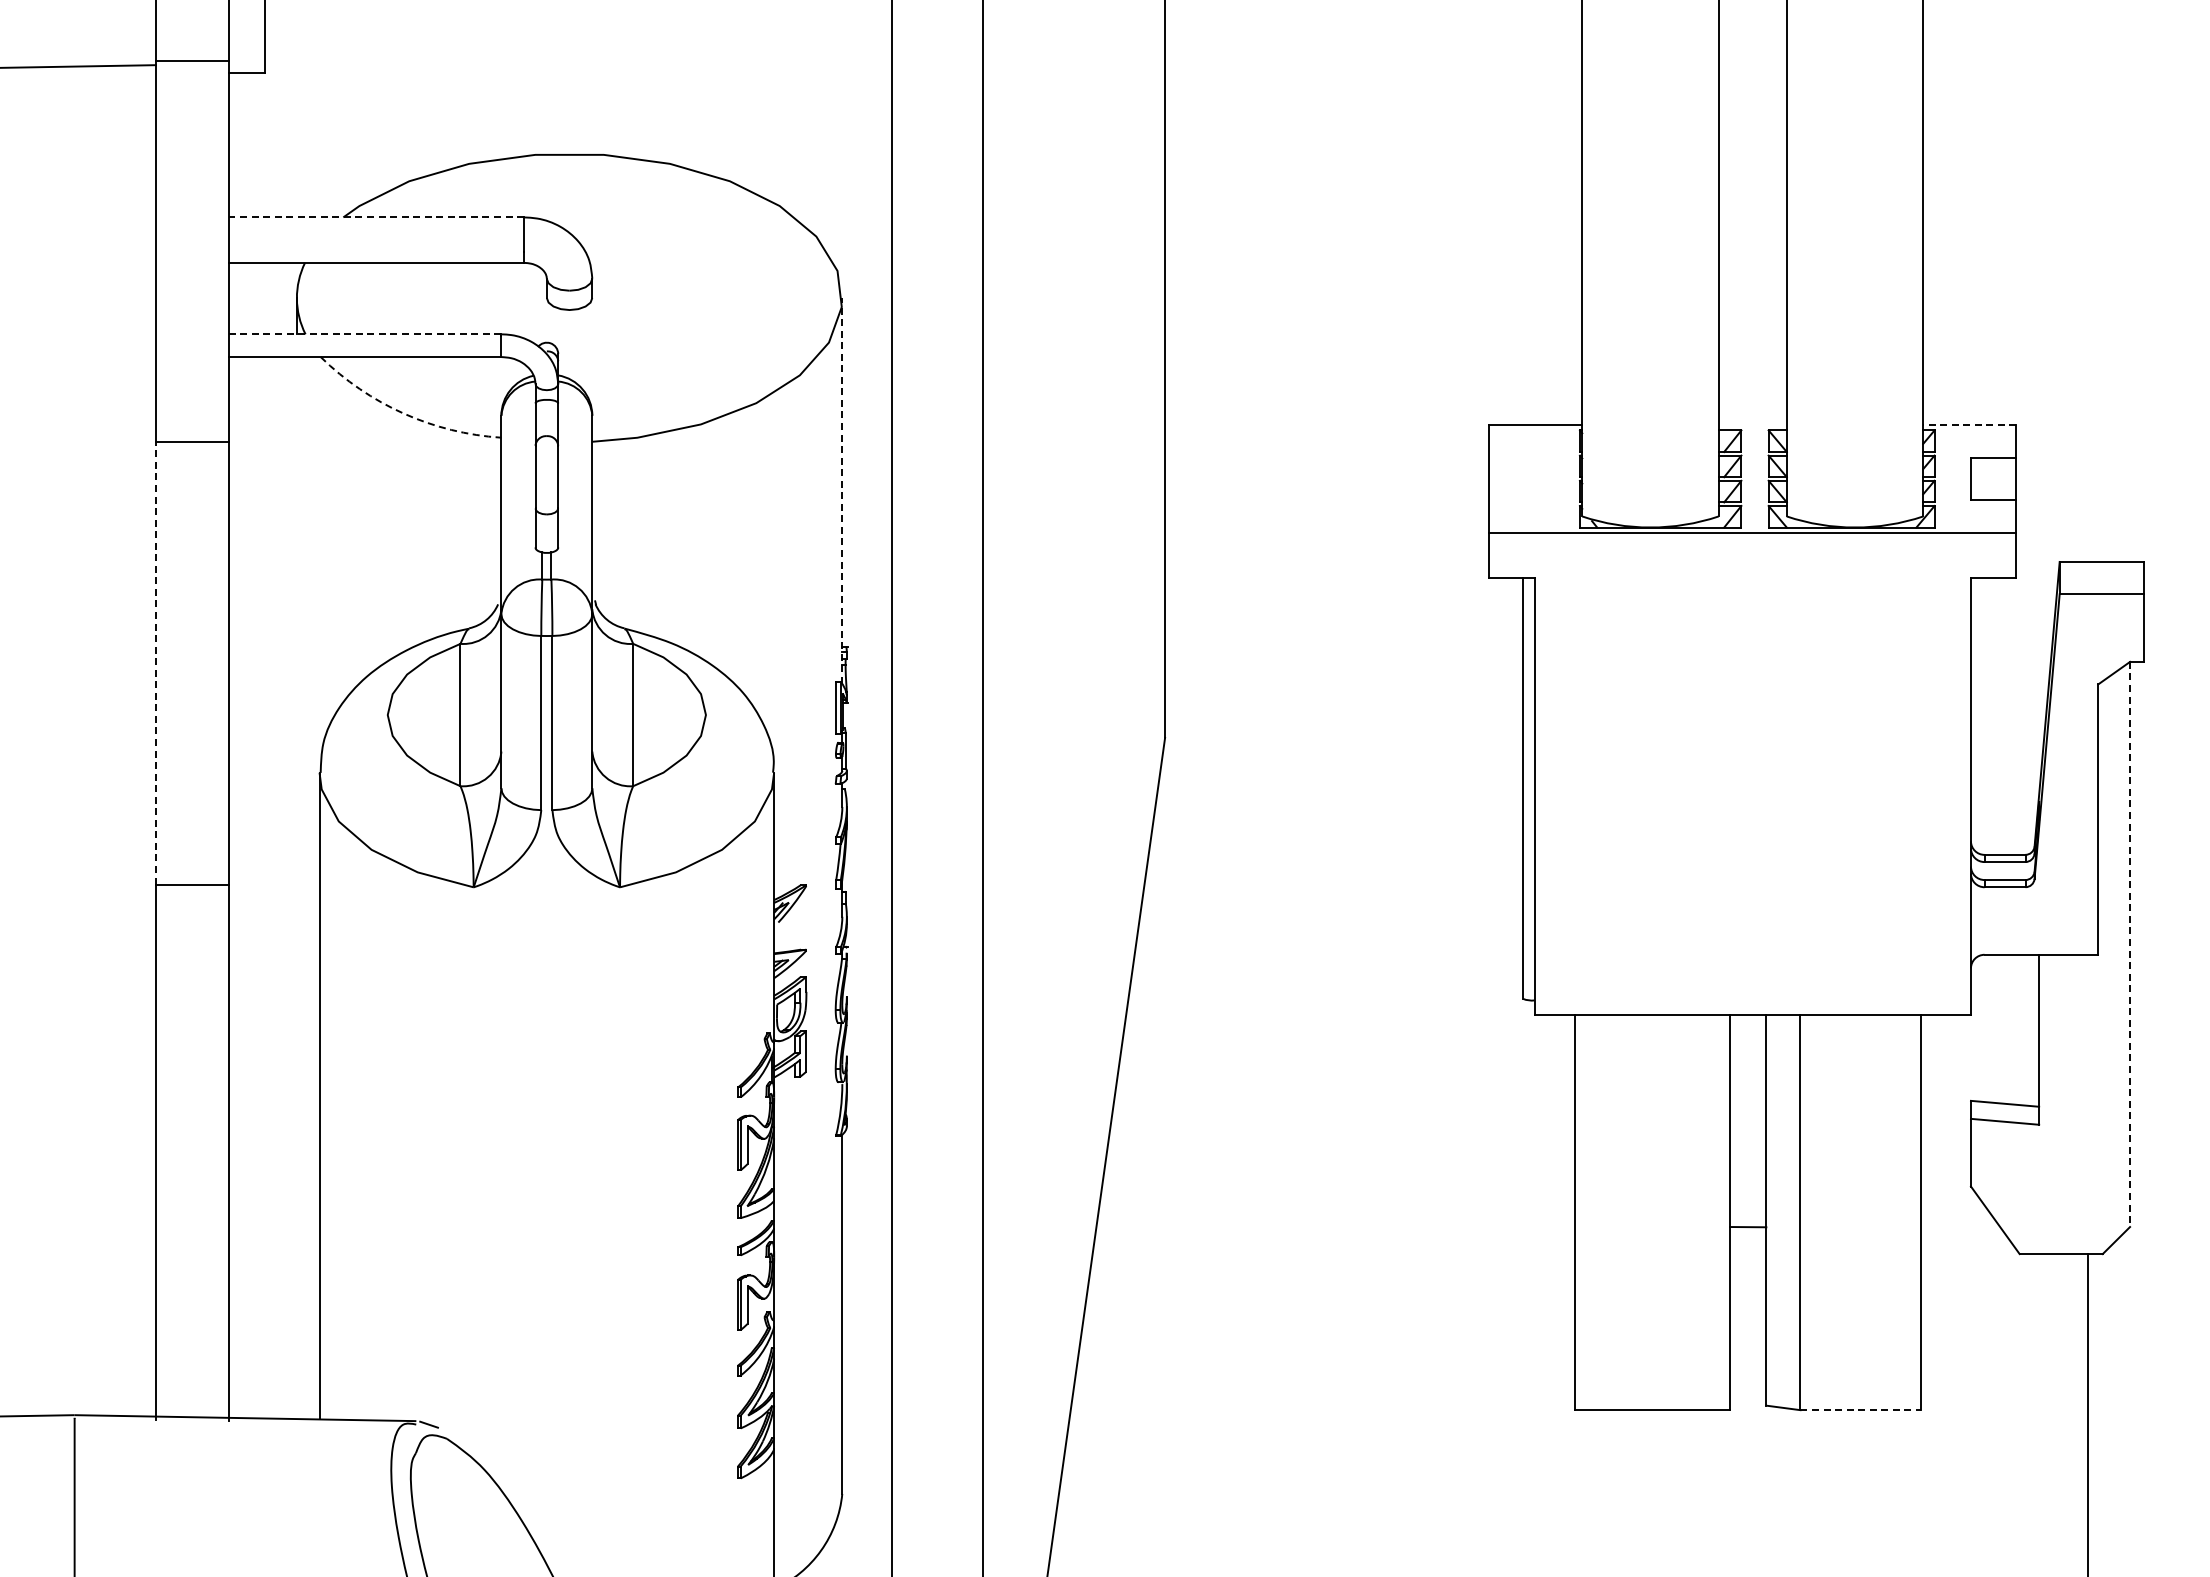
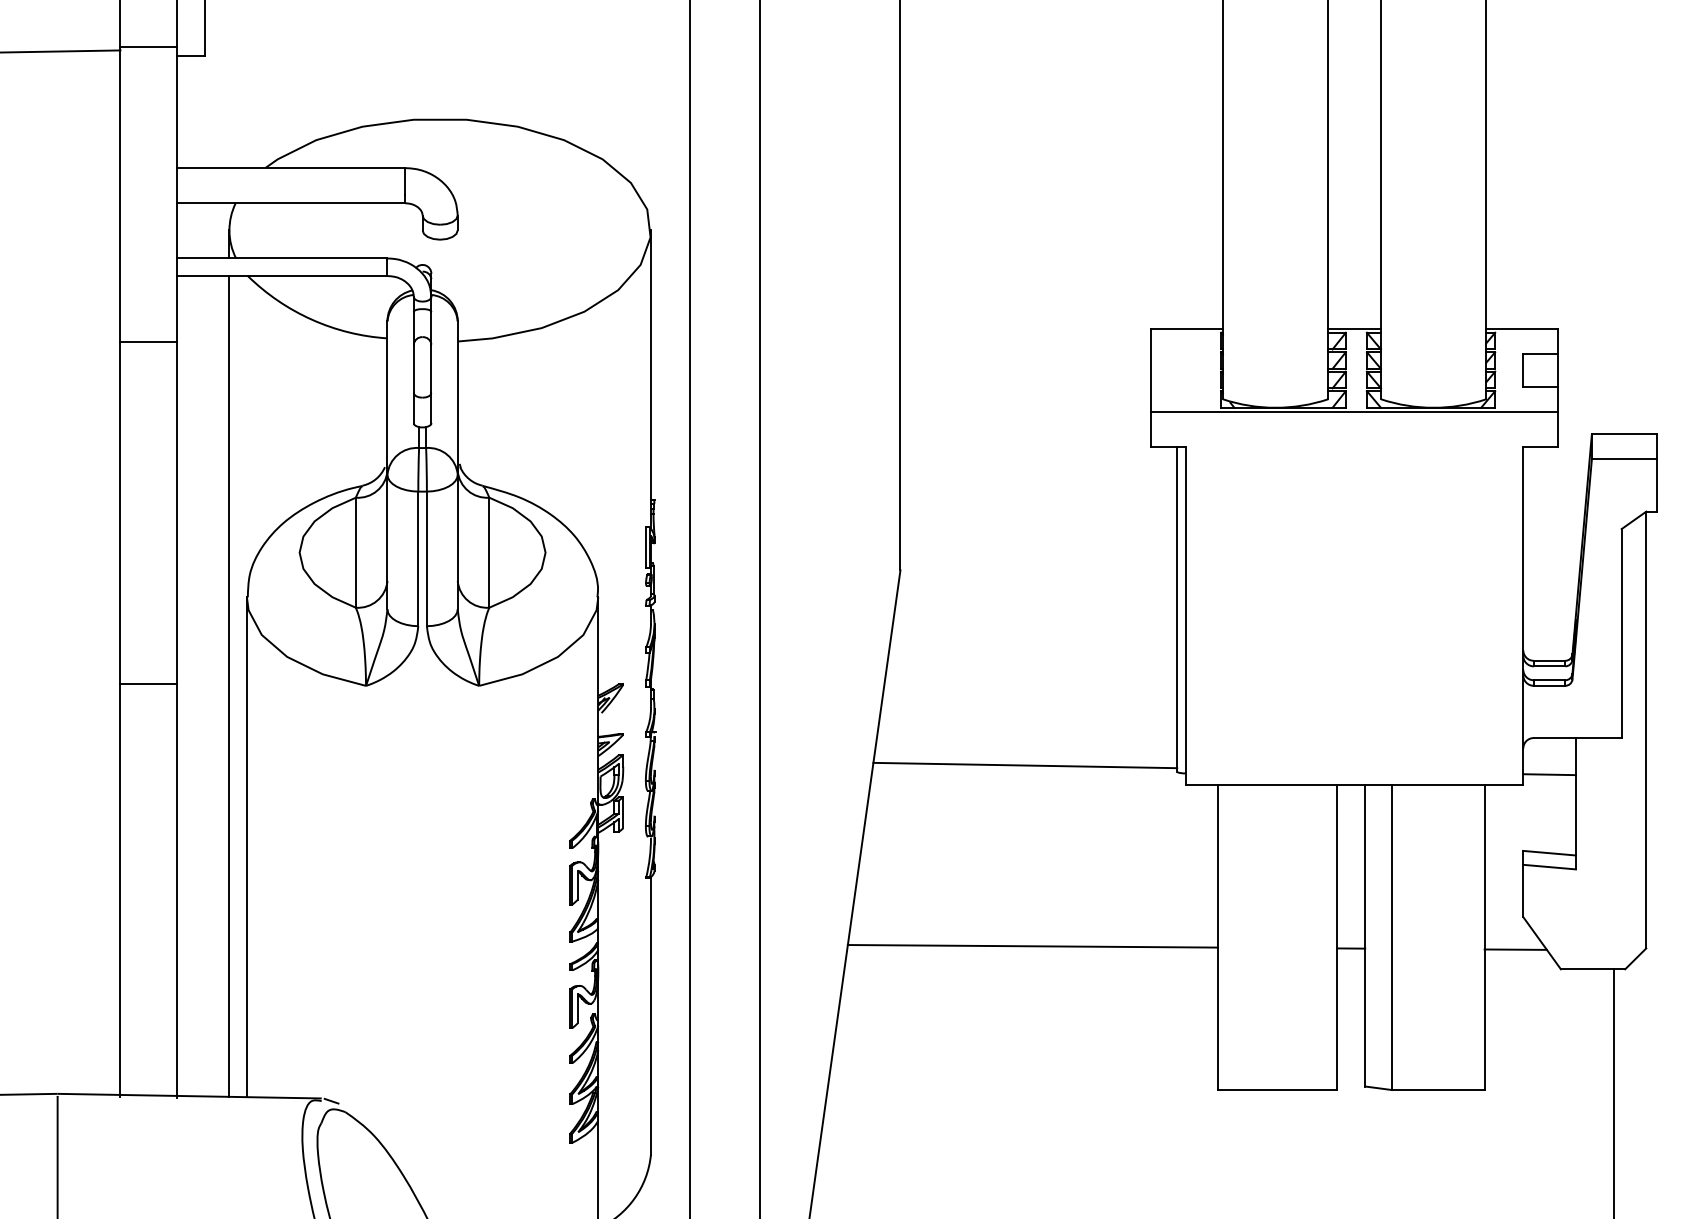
line: (376, 217) -> (290, 168), dashed -> solid
line: (364, 334) -> (281, 258), dashed -> solid
arc: (403, 413) -> (311, 319), dashed -> solid
line: (1752, 425) -> (1354, 328), added
line: (1969, 425) -> (1522, 328), dashed -> solid
line: (842, 491) -> (651, 379), dashed -> solid
line: (155, 662) -> (120, 512), dashed -> solid
line: (296, 888) -> (229, 686), added
line: (2130, 944) -> (1646, 730), dashed -> solid
line: (1326, 989) -> (1025, 764), added
line: (2004, 1001) -> (1549, 774), added
line: (1336, 1223) -> (1032, 945), added
line: (1960, 1228) -> (1515, 949), added
line: (1861, 1410) -> (1438, 1090), dashed -> solid

